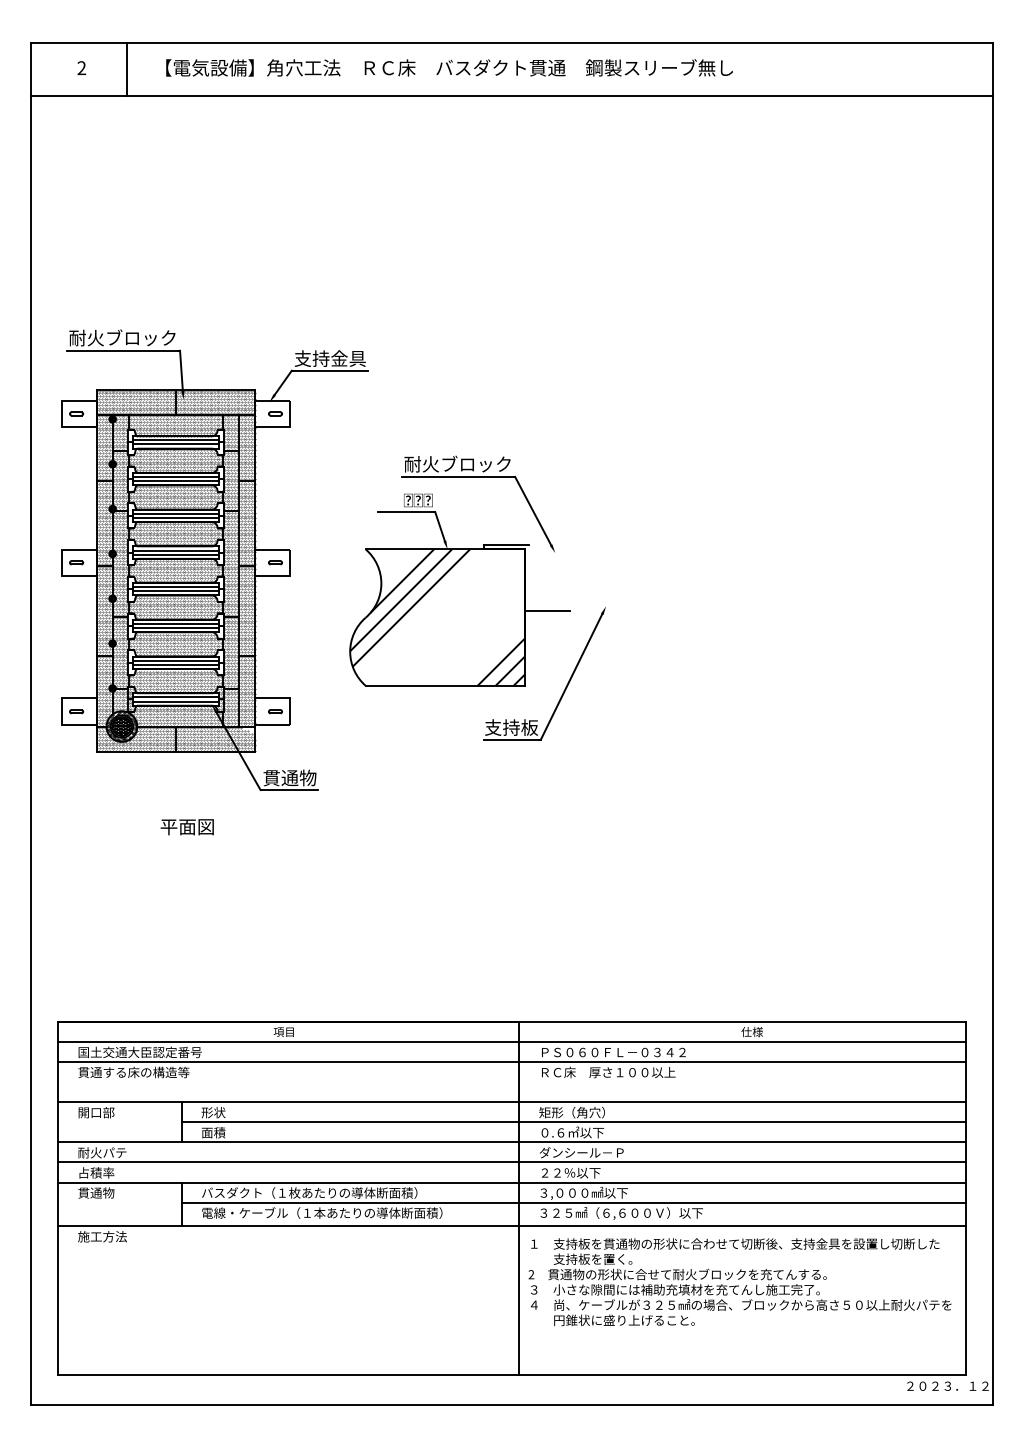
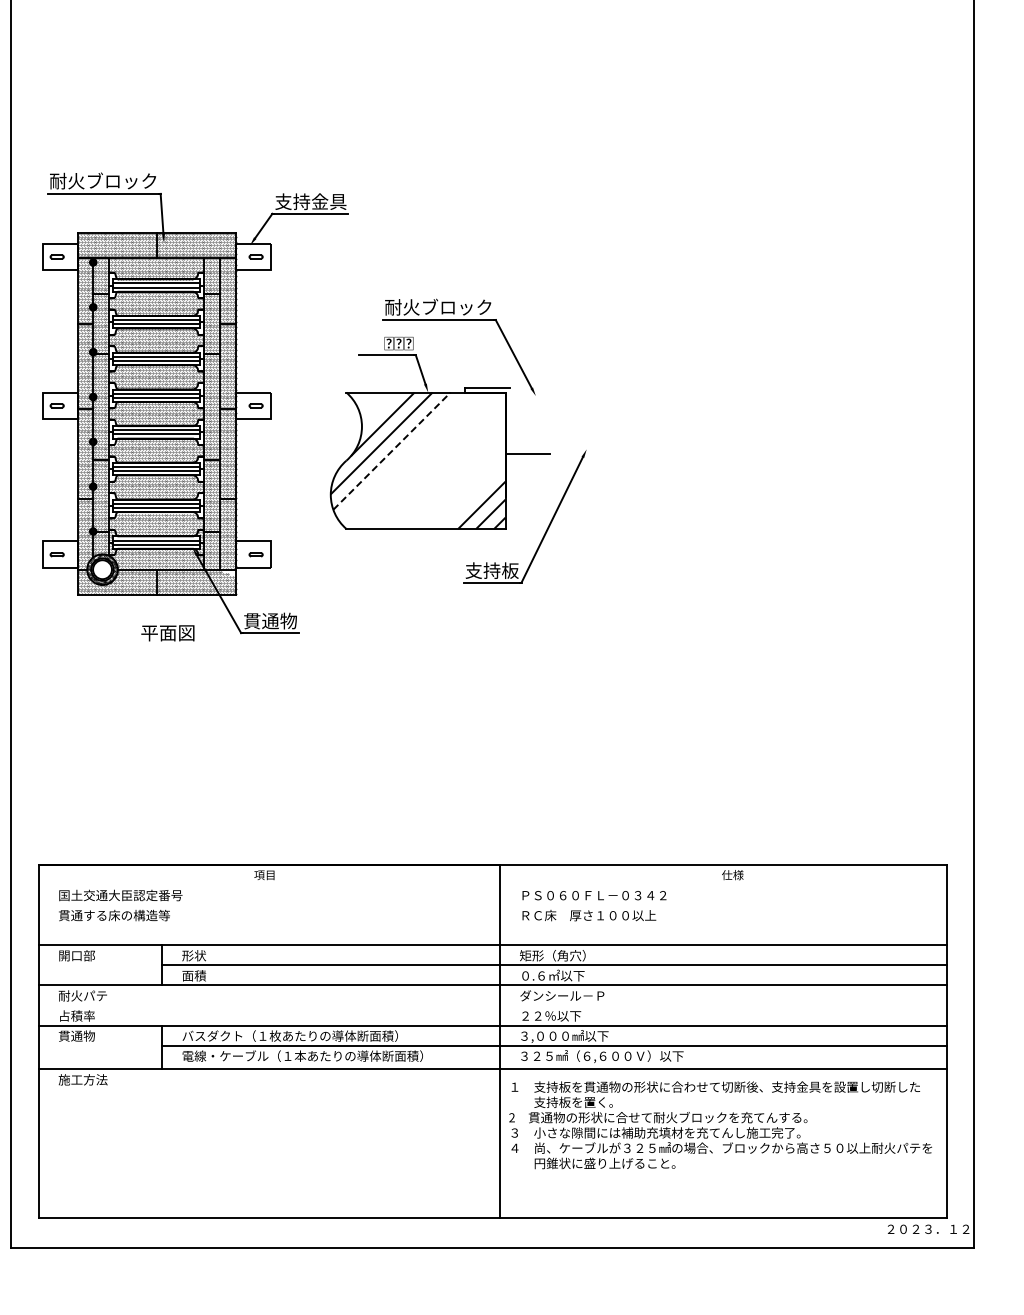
line: (411, 608) -> (392, 451), solid -> dashed
hatch: (121, 726) -> (102, 569), removed
text: (186, 827) -> (167, 633), moved
line: (511, 1041) -> (492, 884), removed
line: (511, 1062) -> (492, 905), removed
line: (511, 1162) -> (492, 1005), removed

